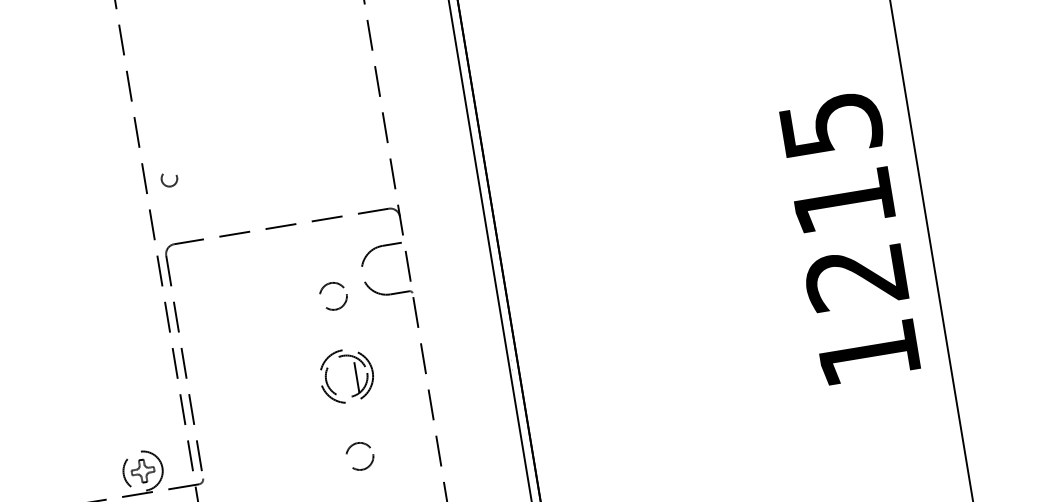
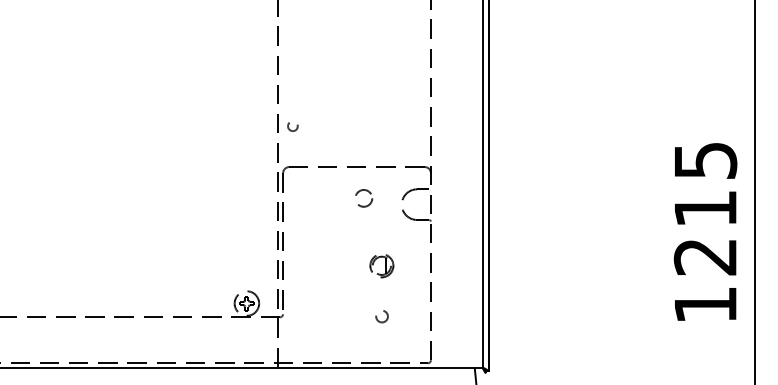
circle: (334, 296) -> (364, 198), moved
part: (345, 375) -> (381, 265), size x0.7
circle: (360, 456) -> (382, 316), size x0.7

